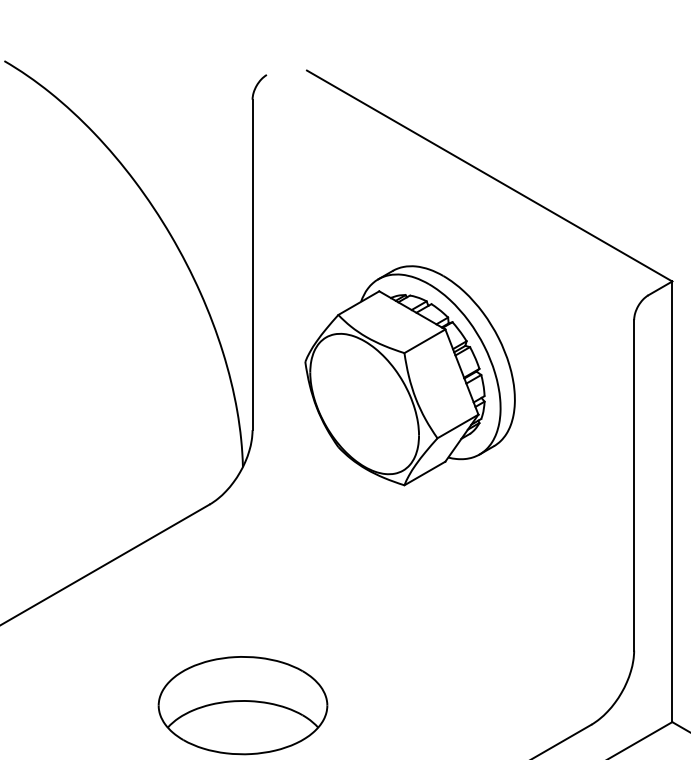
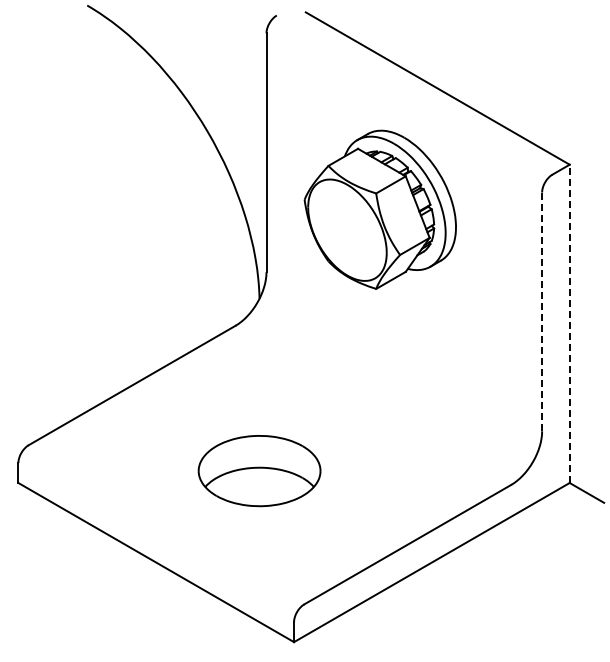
part: (409, 375) -> (379, 209), moved
line: (634, 484) -> (542, 311), solid -> dashed
line: (672, 501) -> (569, 323), solid -> dashed

